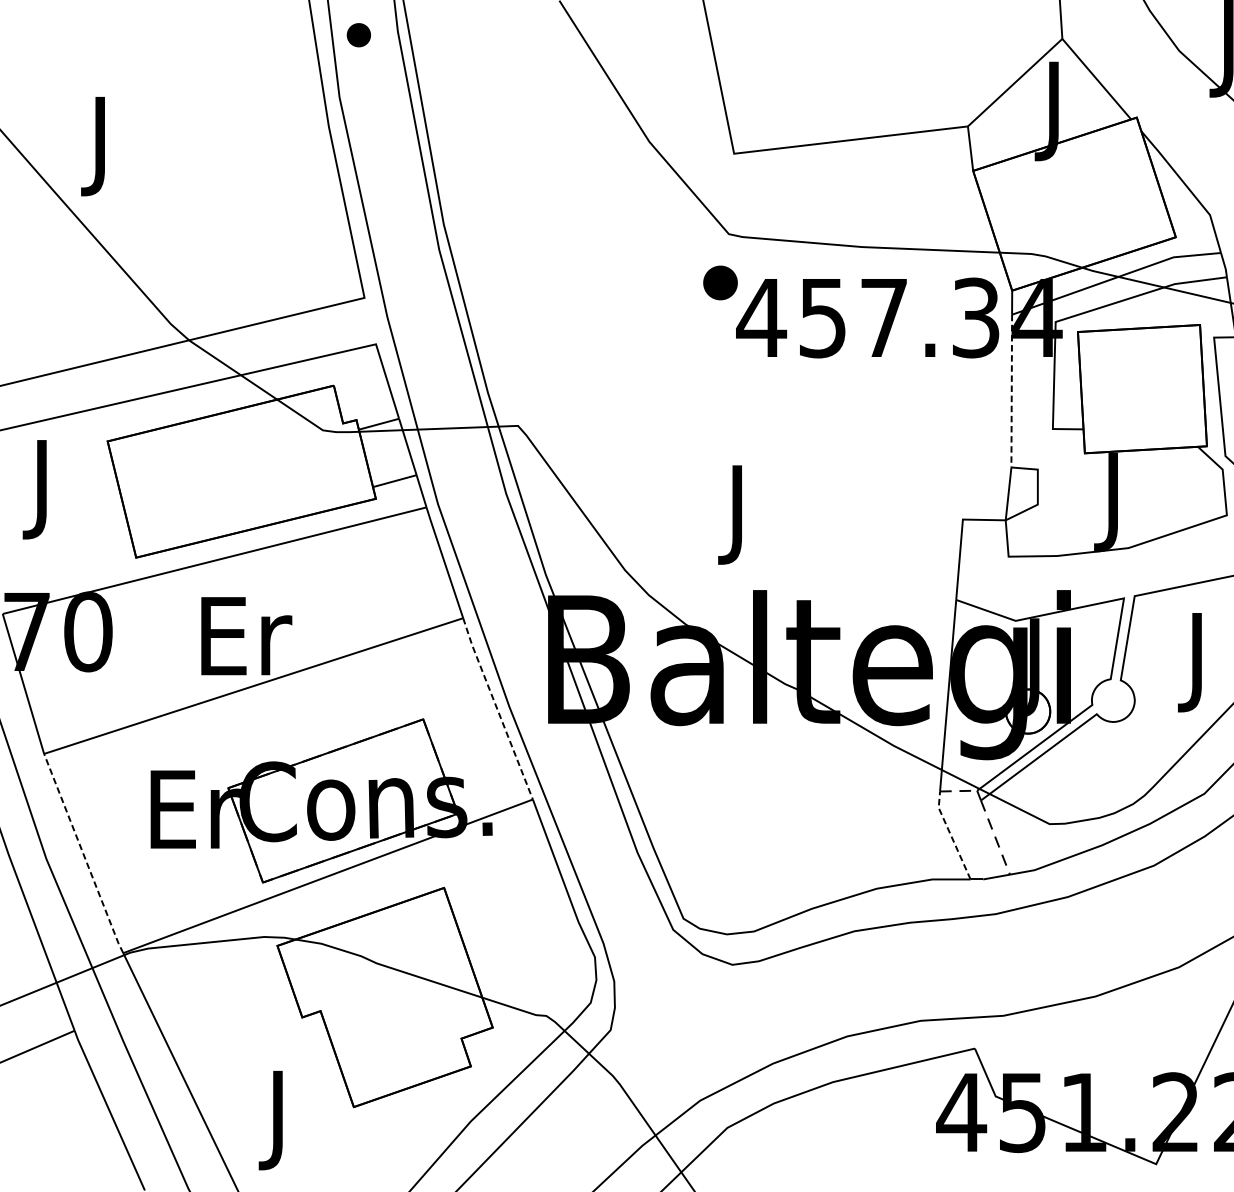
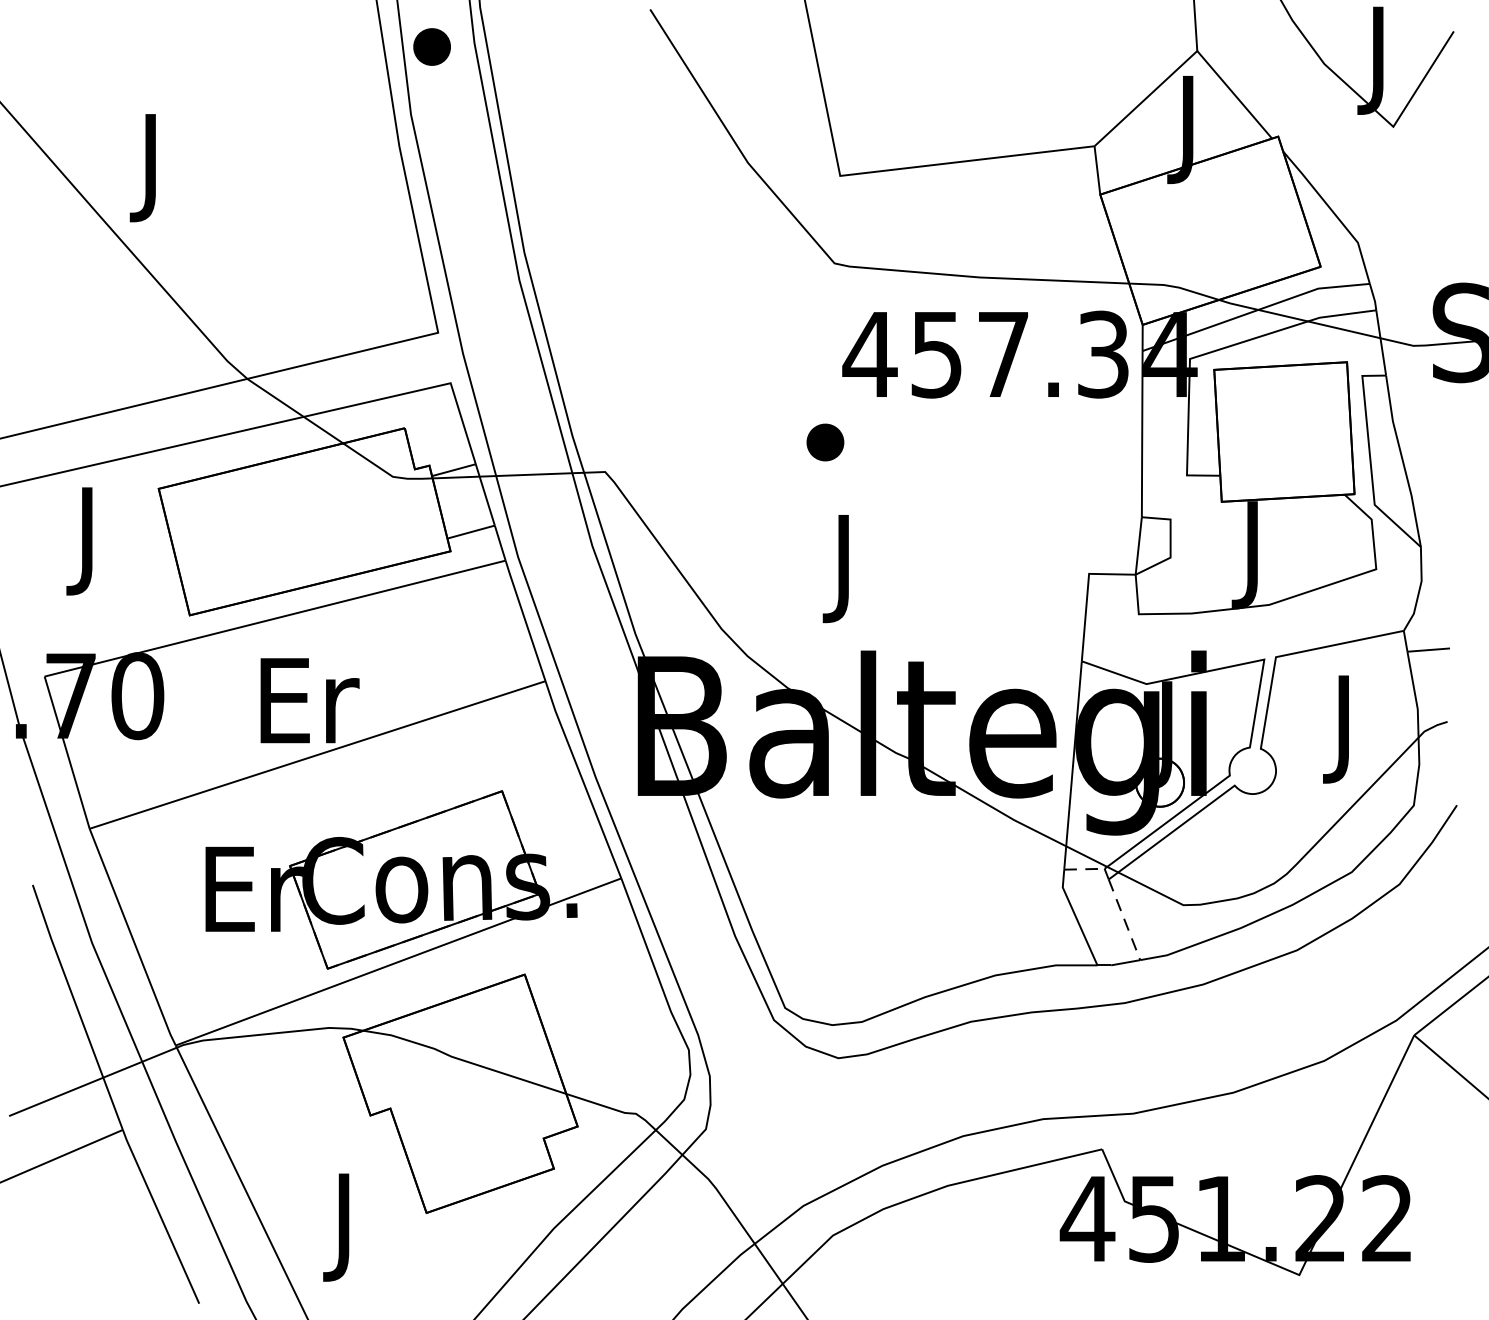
part: (358, 34) -> (431, 46), size x1.43
part: (720, 282) -> (825, 442), moved
line: (1012, 391) -> (1142, 434), dashed -> solid
line: (497, 708) -> (582, 779), dashed -> solid
line: (951, 835) -> (1076, 917), dashed -> solid
line: (83, 853) -> (132, 937), dashed -> solid

